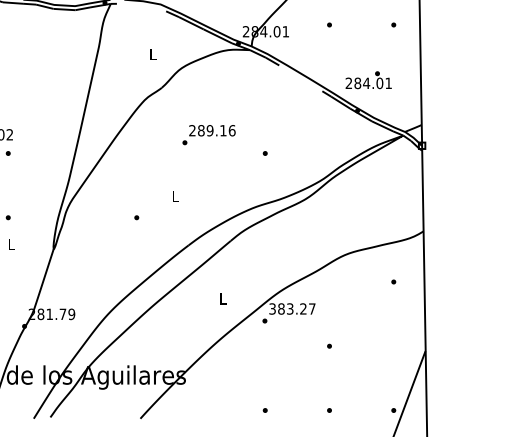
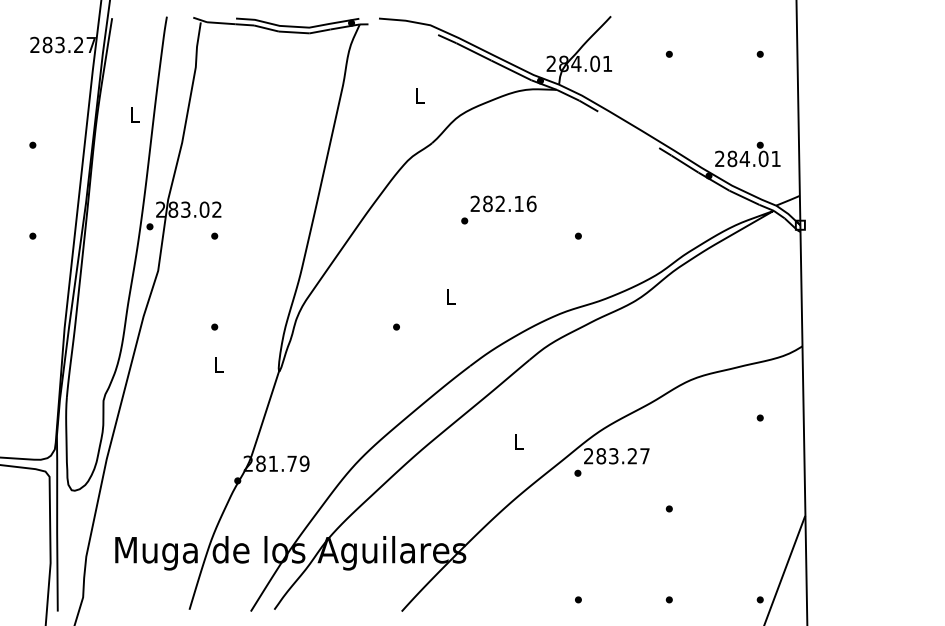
text: (368, 80) -> (747, 154), moved
text: (210, 130) -> (500, 203), 289.16 -> 282.16
text: (272, 309) -> (588, 456), 383.27 -> 283.27

